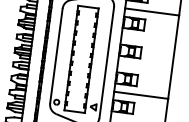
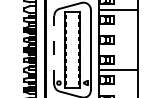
line: (56, 55) -> (54, 49), solid -> dashed

